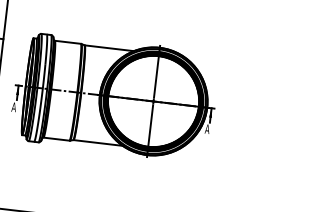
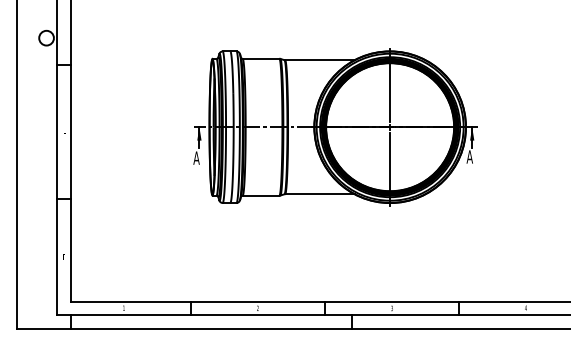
part: (114, 97) -> (335, 127), moved

